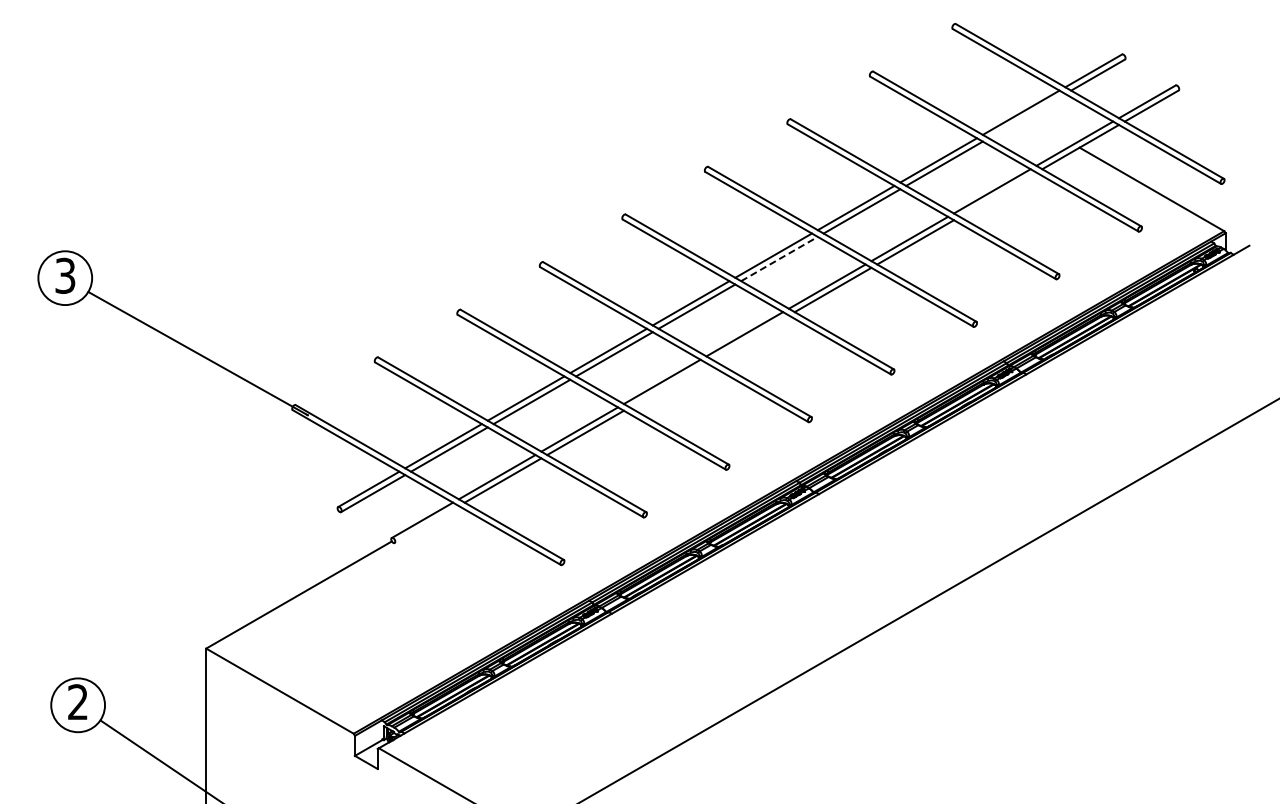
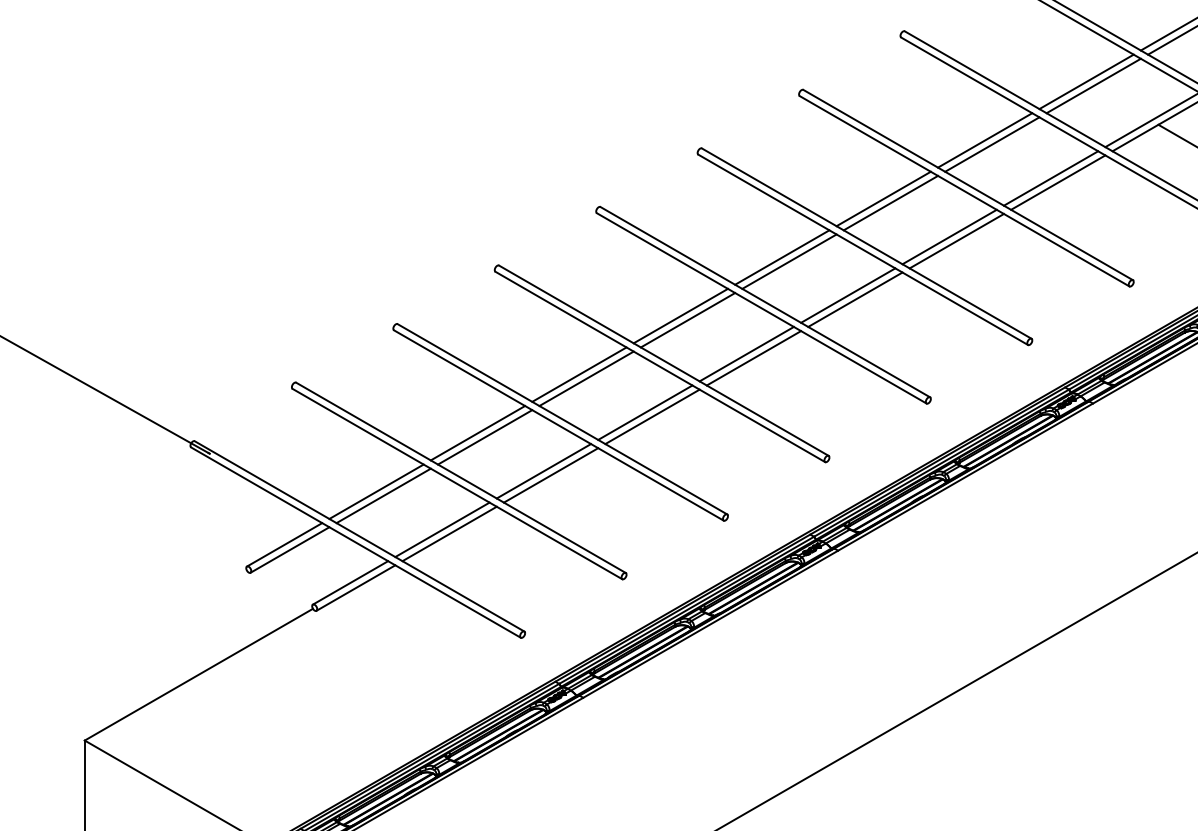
line: (1026, 116) -> (1093, 86), added
line: (997, 194) -> (1057, 182), added
line: (779, 258) -> (789, 261), dashed -> solid
line: (750, 337) -> (753, 358), added
line: (667, 385) -> (651, 417), added
line: (426, 524) -> (355, 588), added

